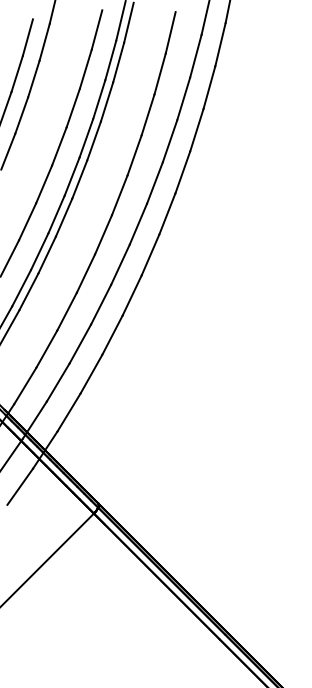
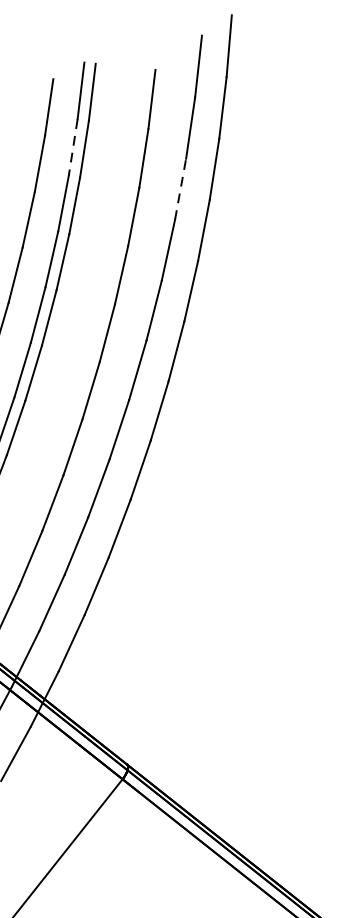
line: (110, 60) -> (72, 147), solid -> dashed
line: (183, 98) -> (180, 188), solid -> dashed

